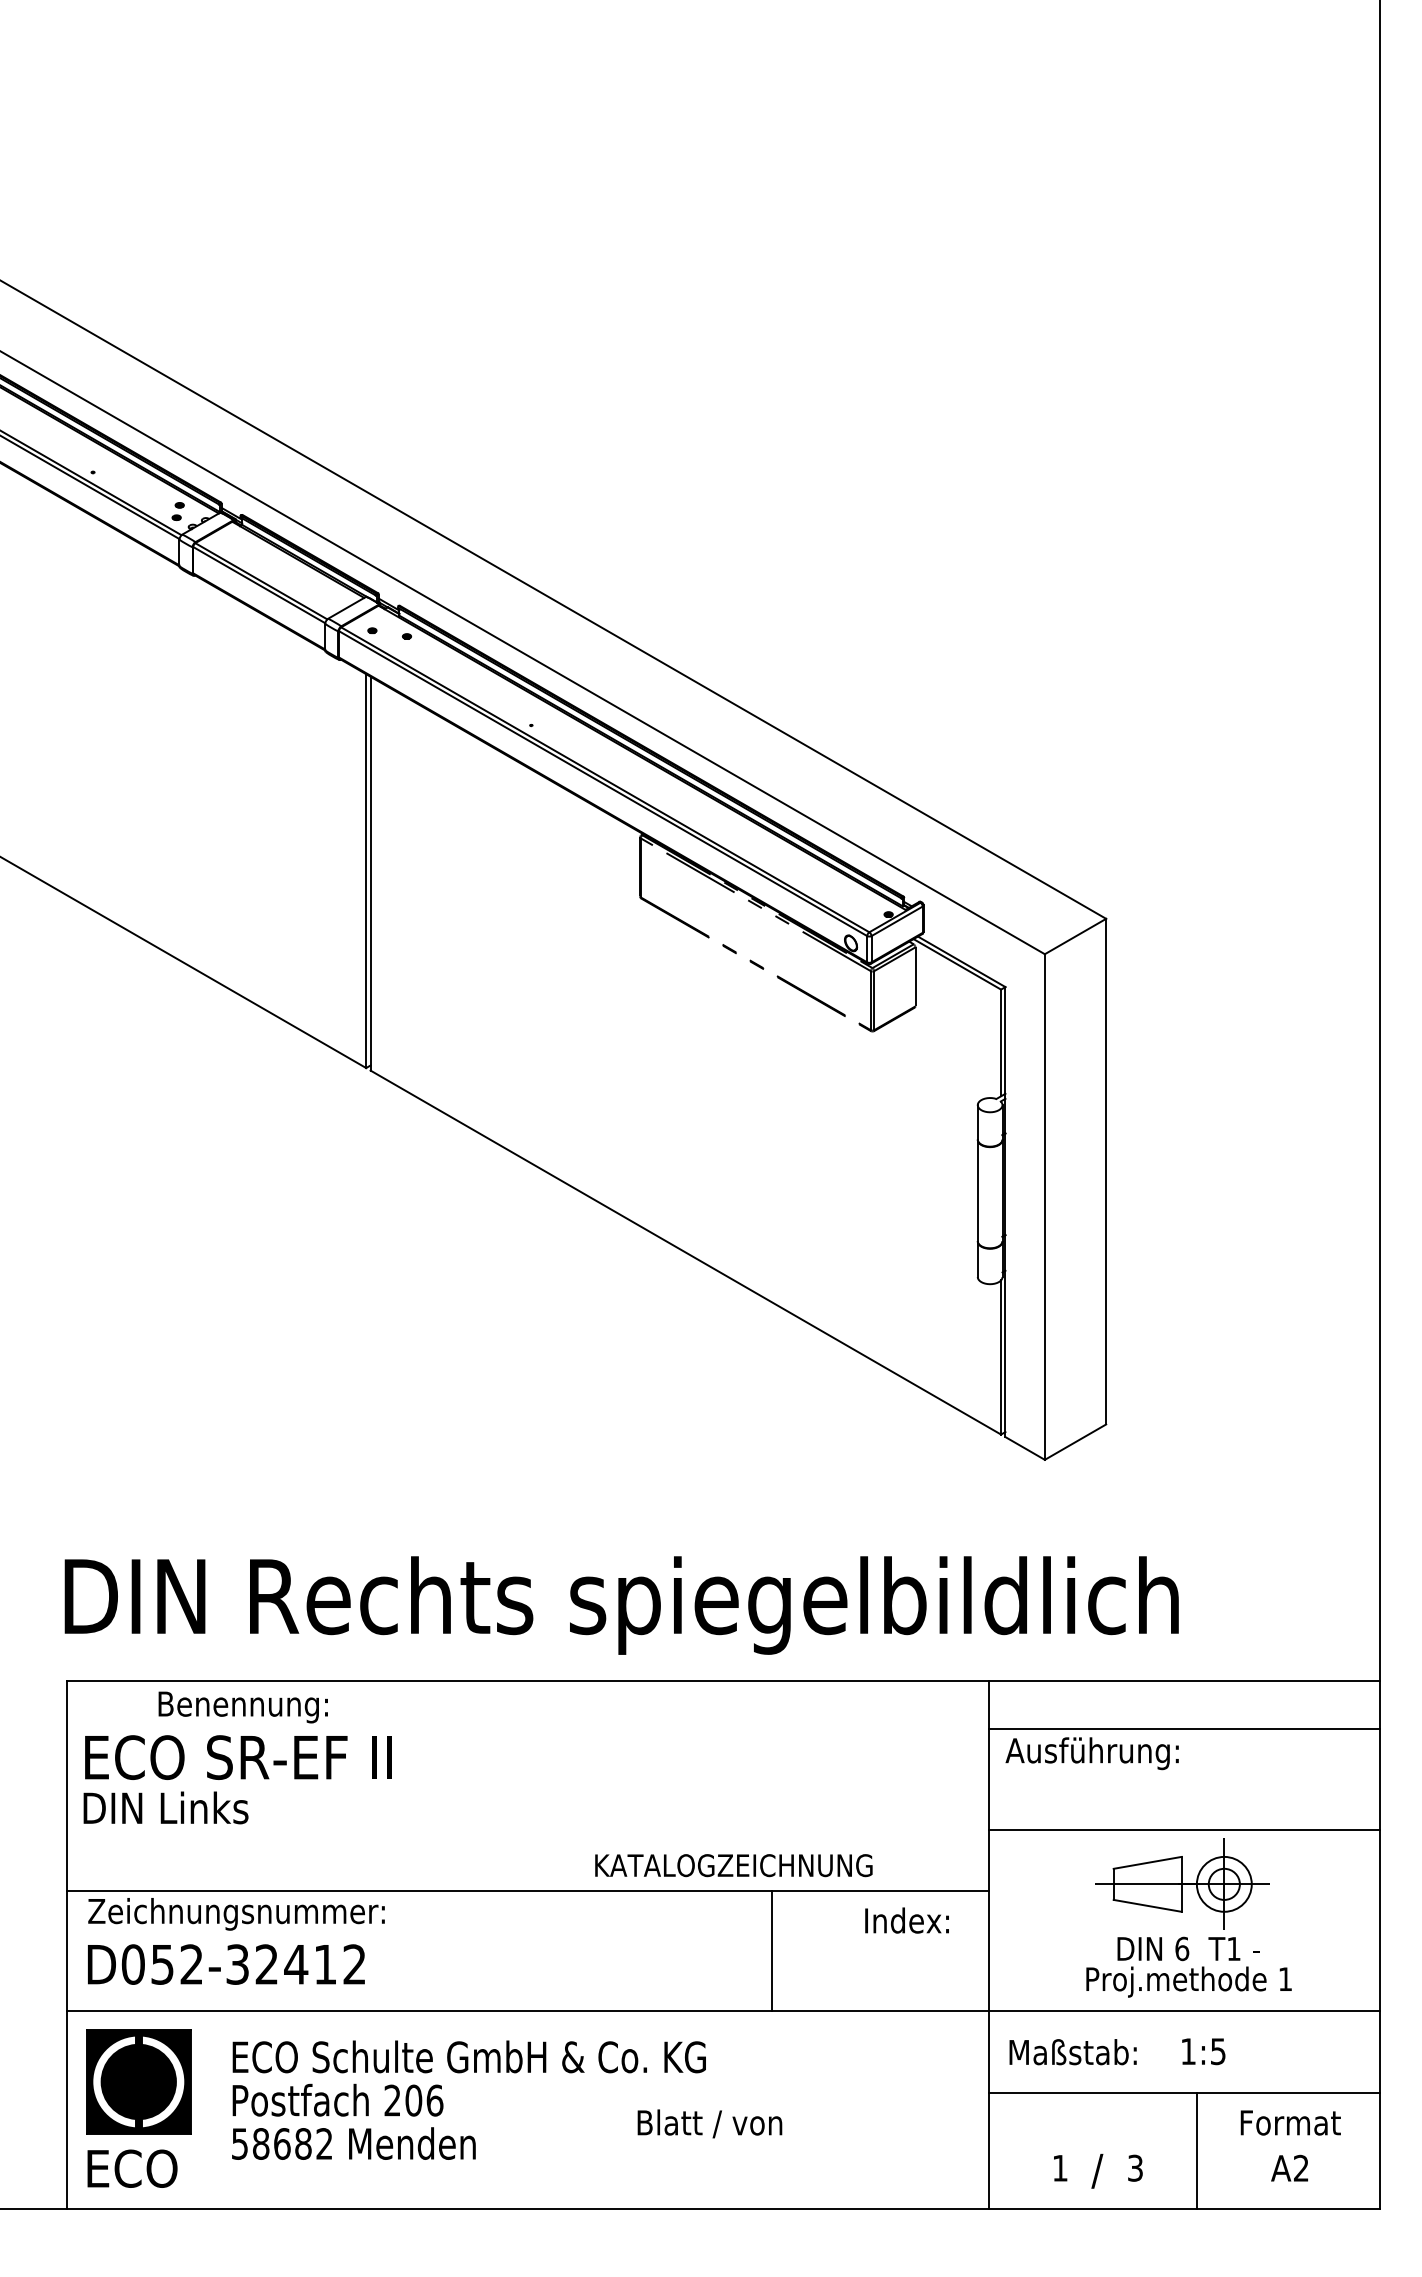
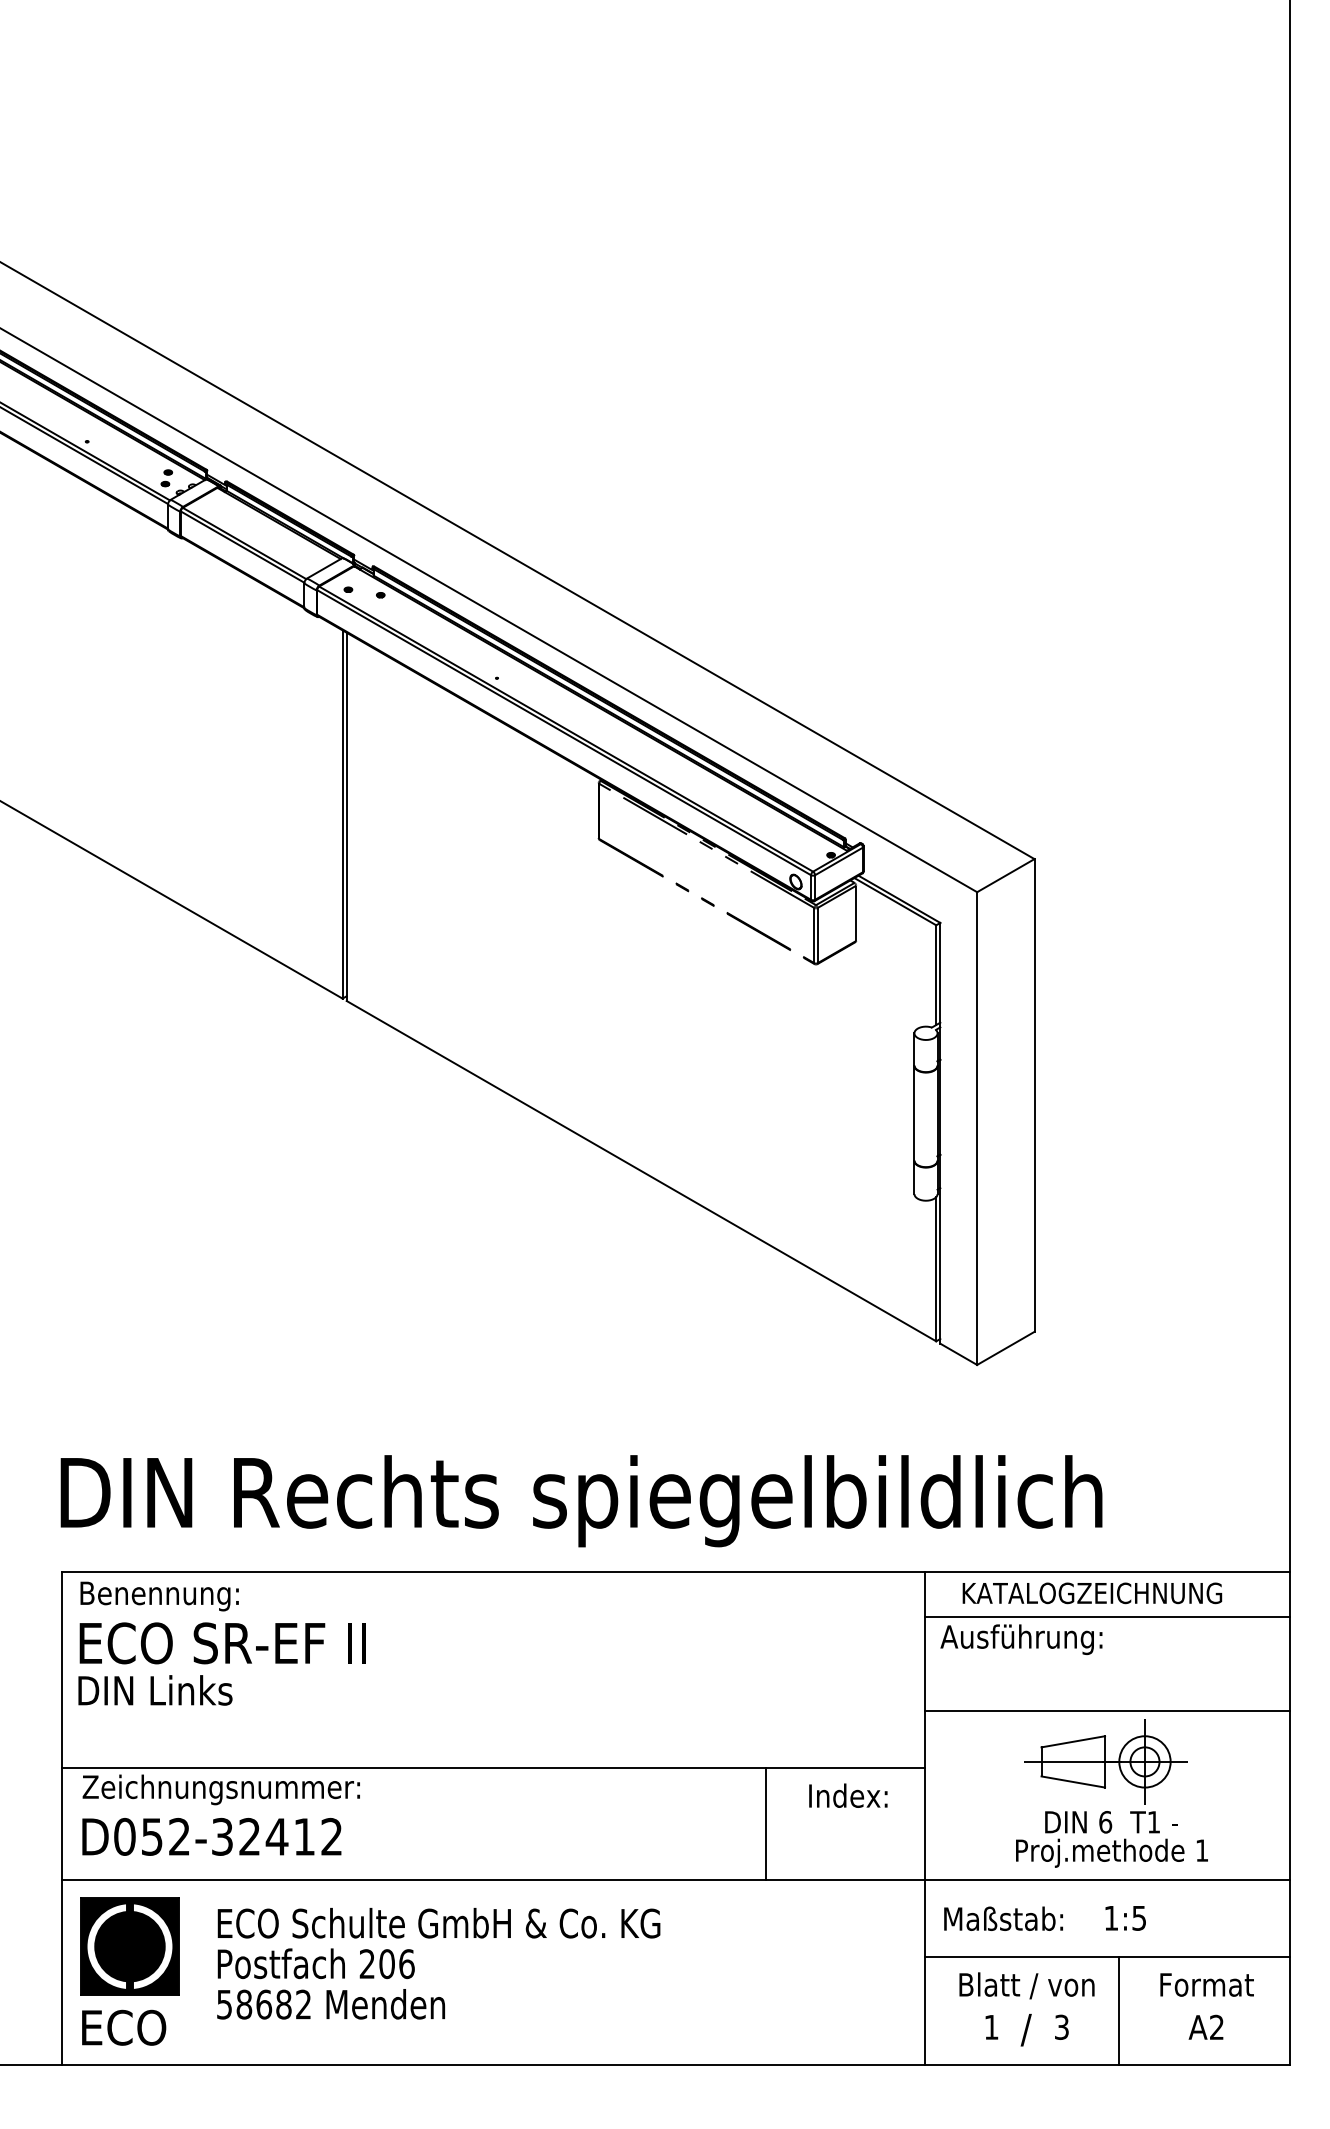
text: (243, 1707) -> (159, 1596), moved
text: (733, 1865) -> (1092, 1593), moved
line: (772, 1951) -> (766, 1824), moved
text: (709, 2123) -> (1026, 1985), moved

